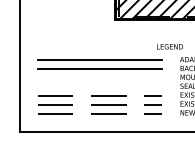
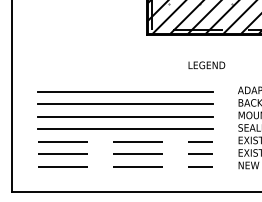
text: (169, 46) -> (206, 64), moved
line: (99, 78) -> (124, 117), added
line: (99, 87) -> (124, 129), added

